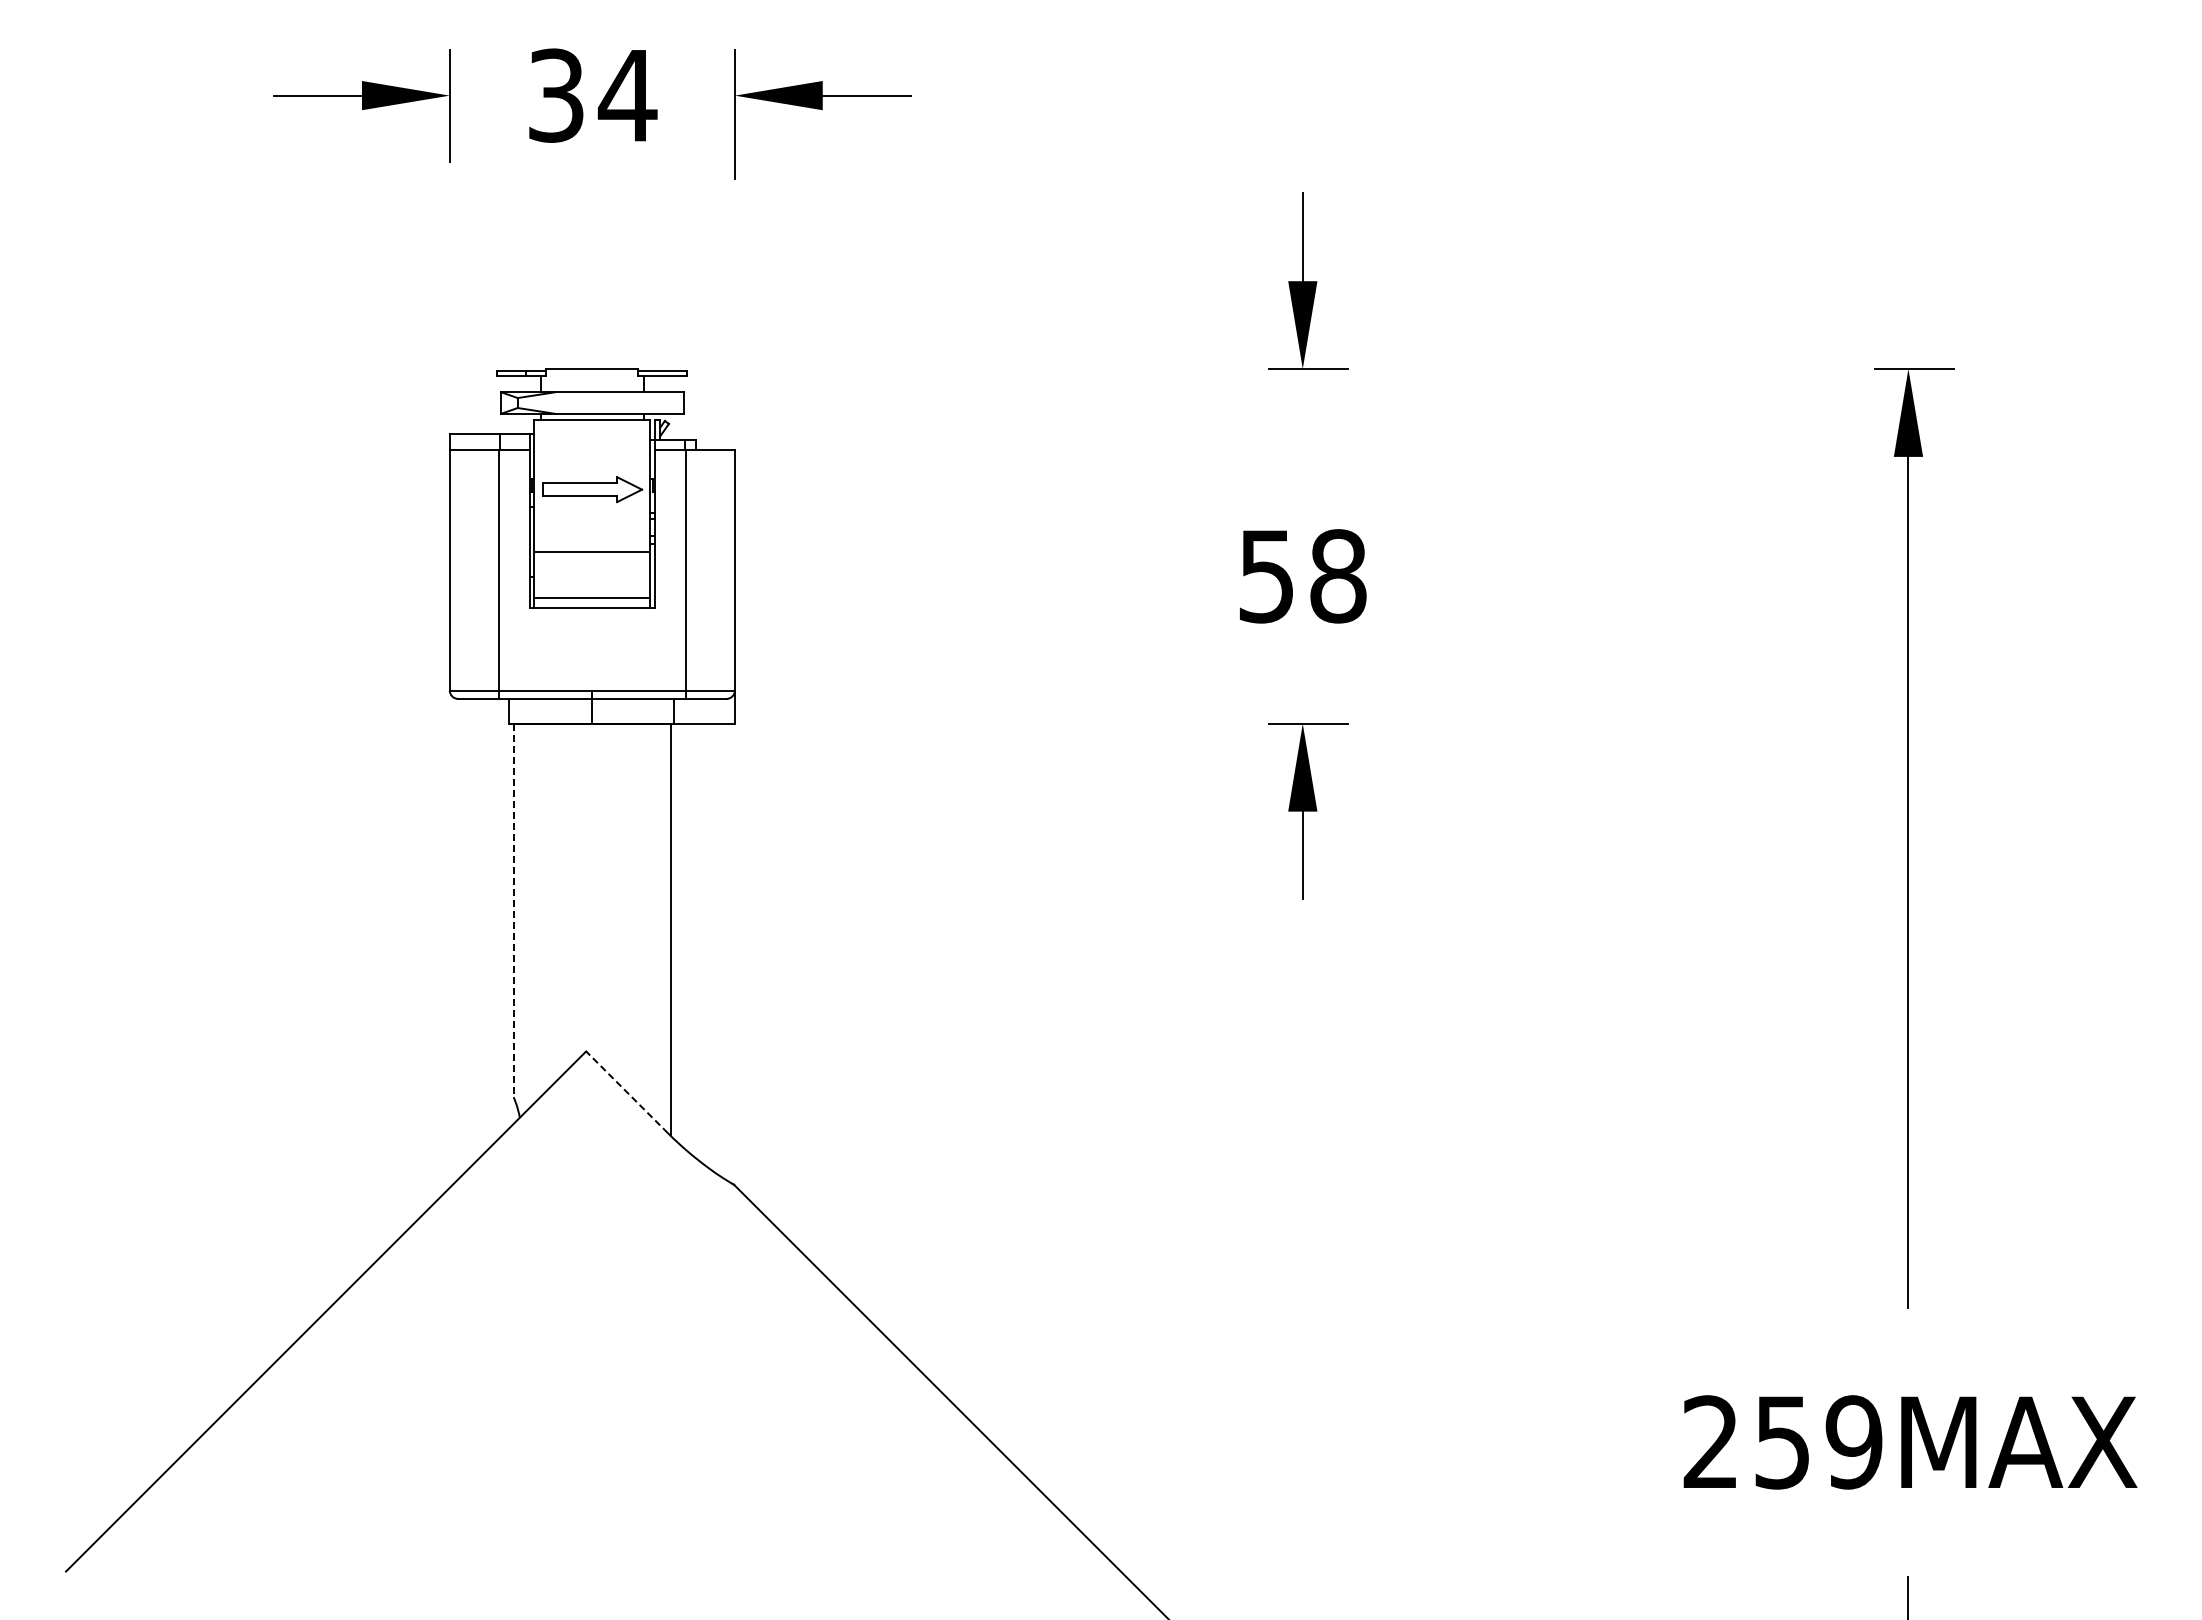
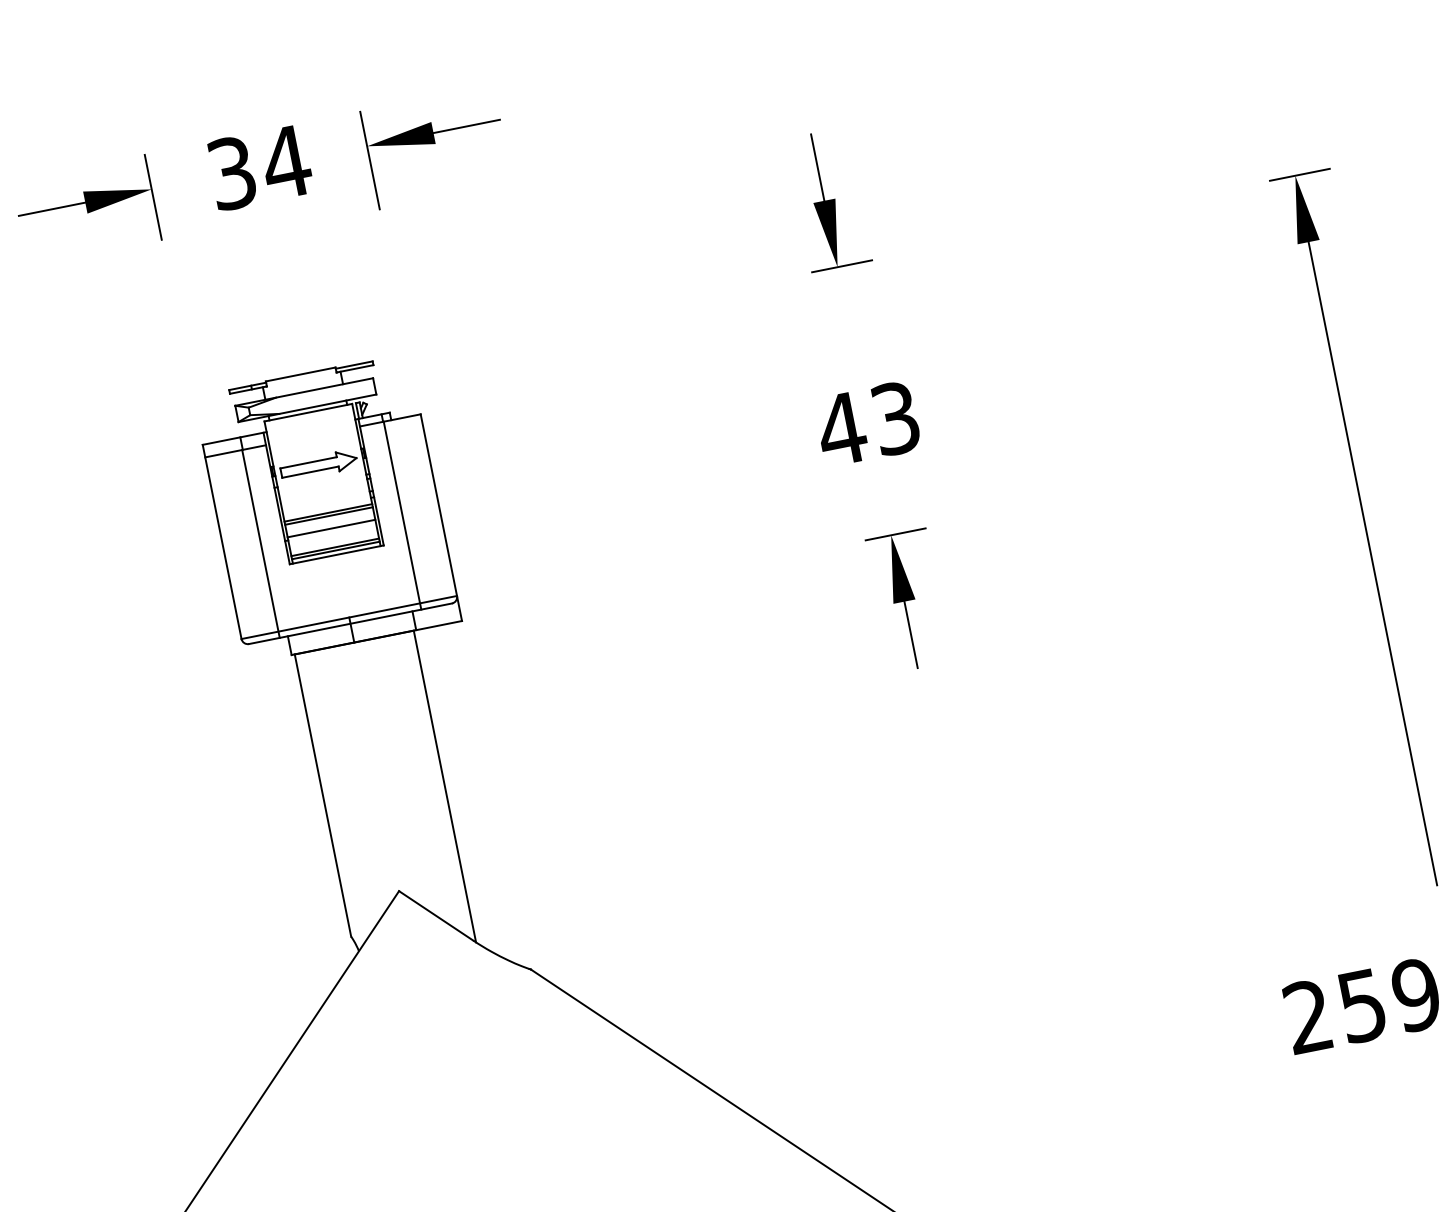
line: (592, 556) -> (329, 516), added
line: (592, 572) -> (331, 528), added
text: (1301, 576) -> (867, 424), 58 -> 43
line: (592, 601) -> (335, 550), added
line: (513, 910) -> (322, 795), dashed -> solid
line: (627, 1092) -> (436, 915), dashed -> solid

